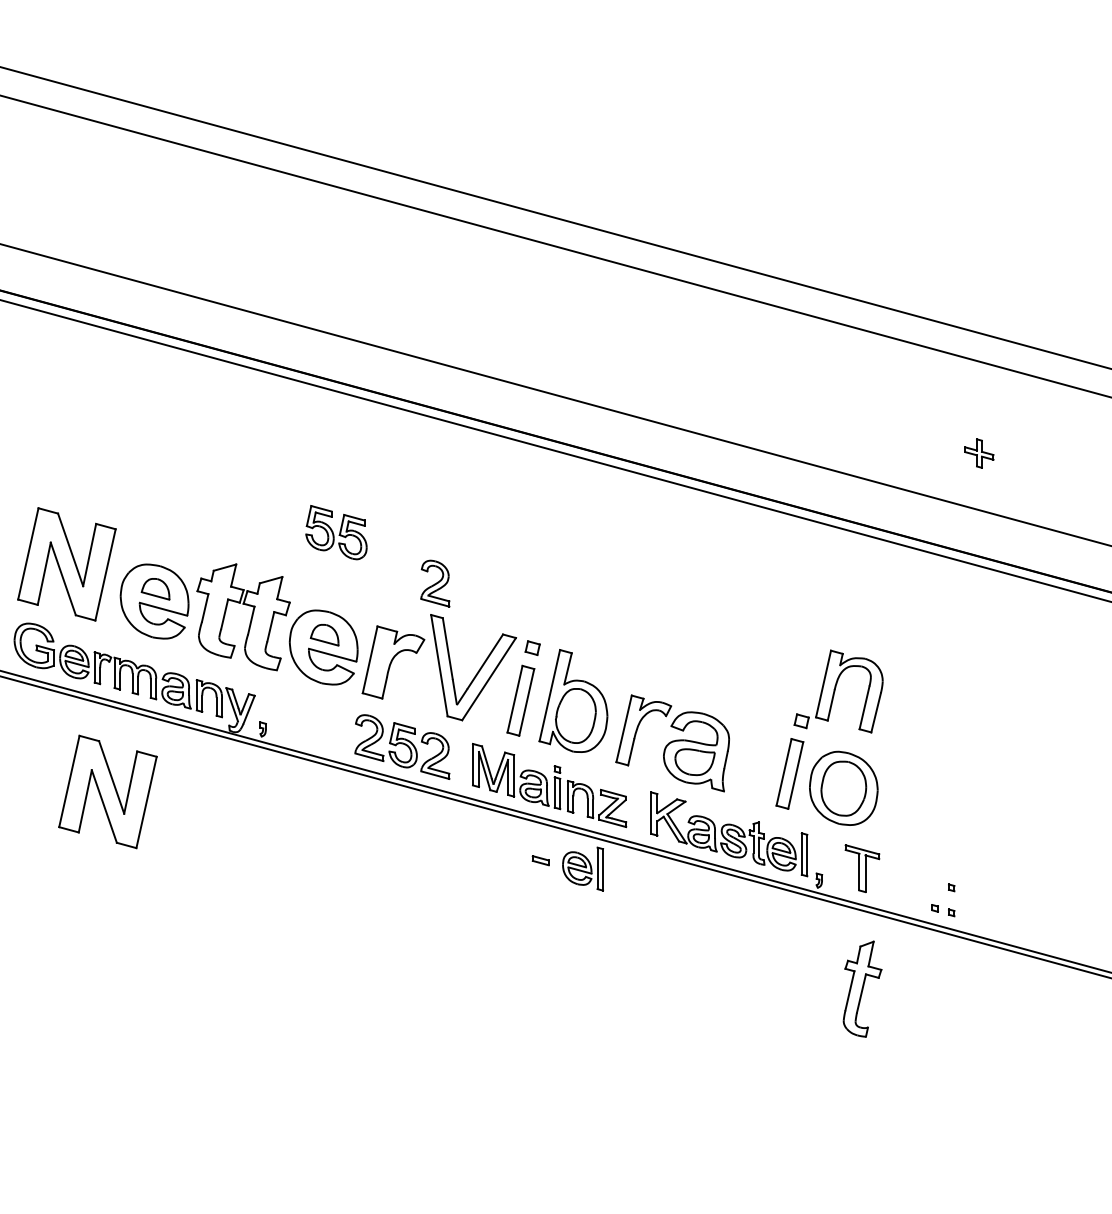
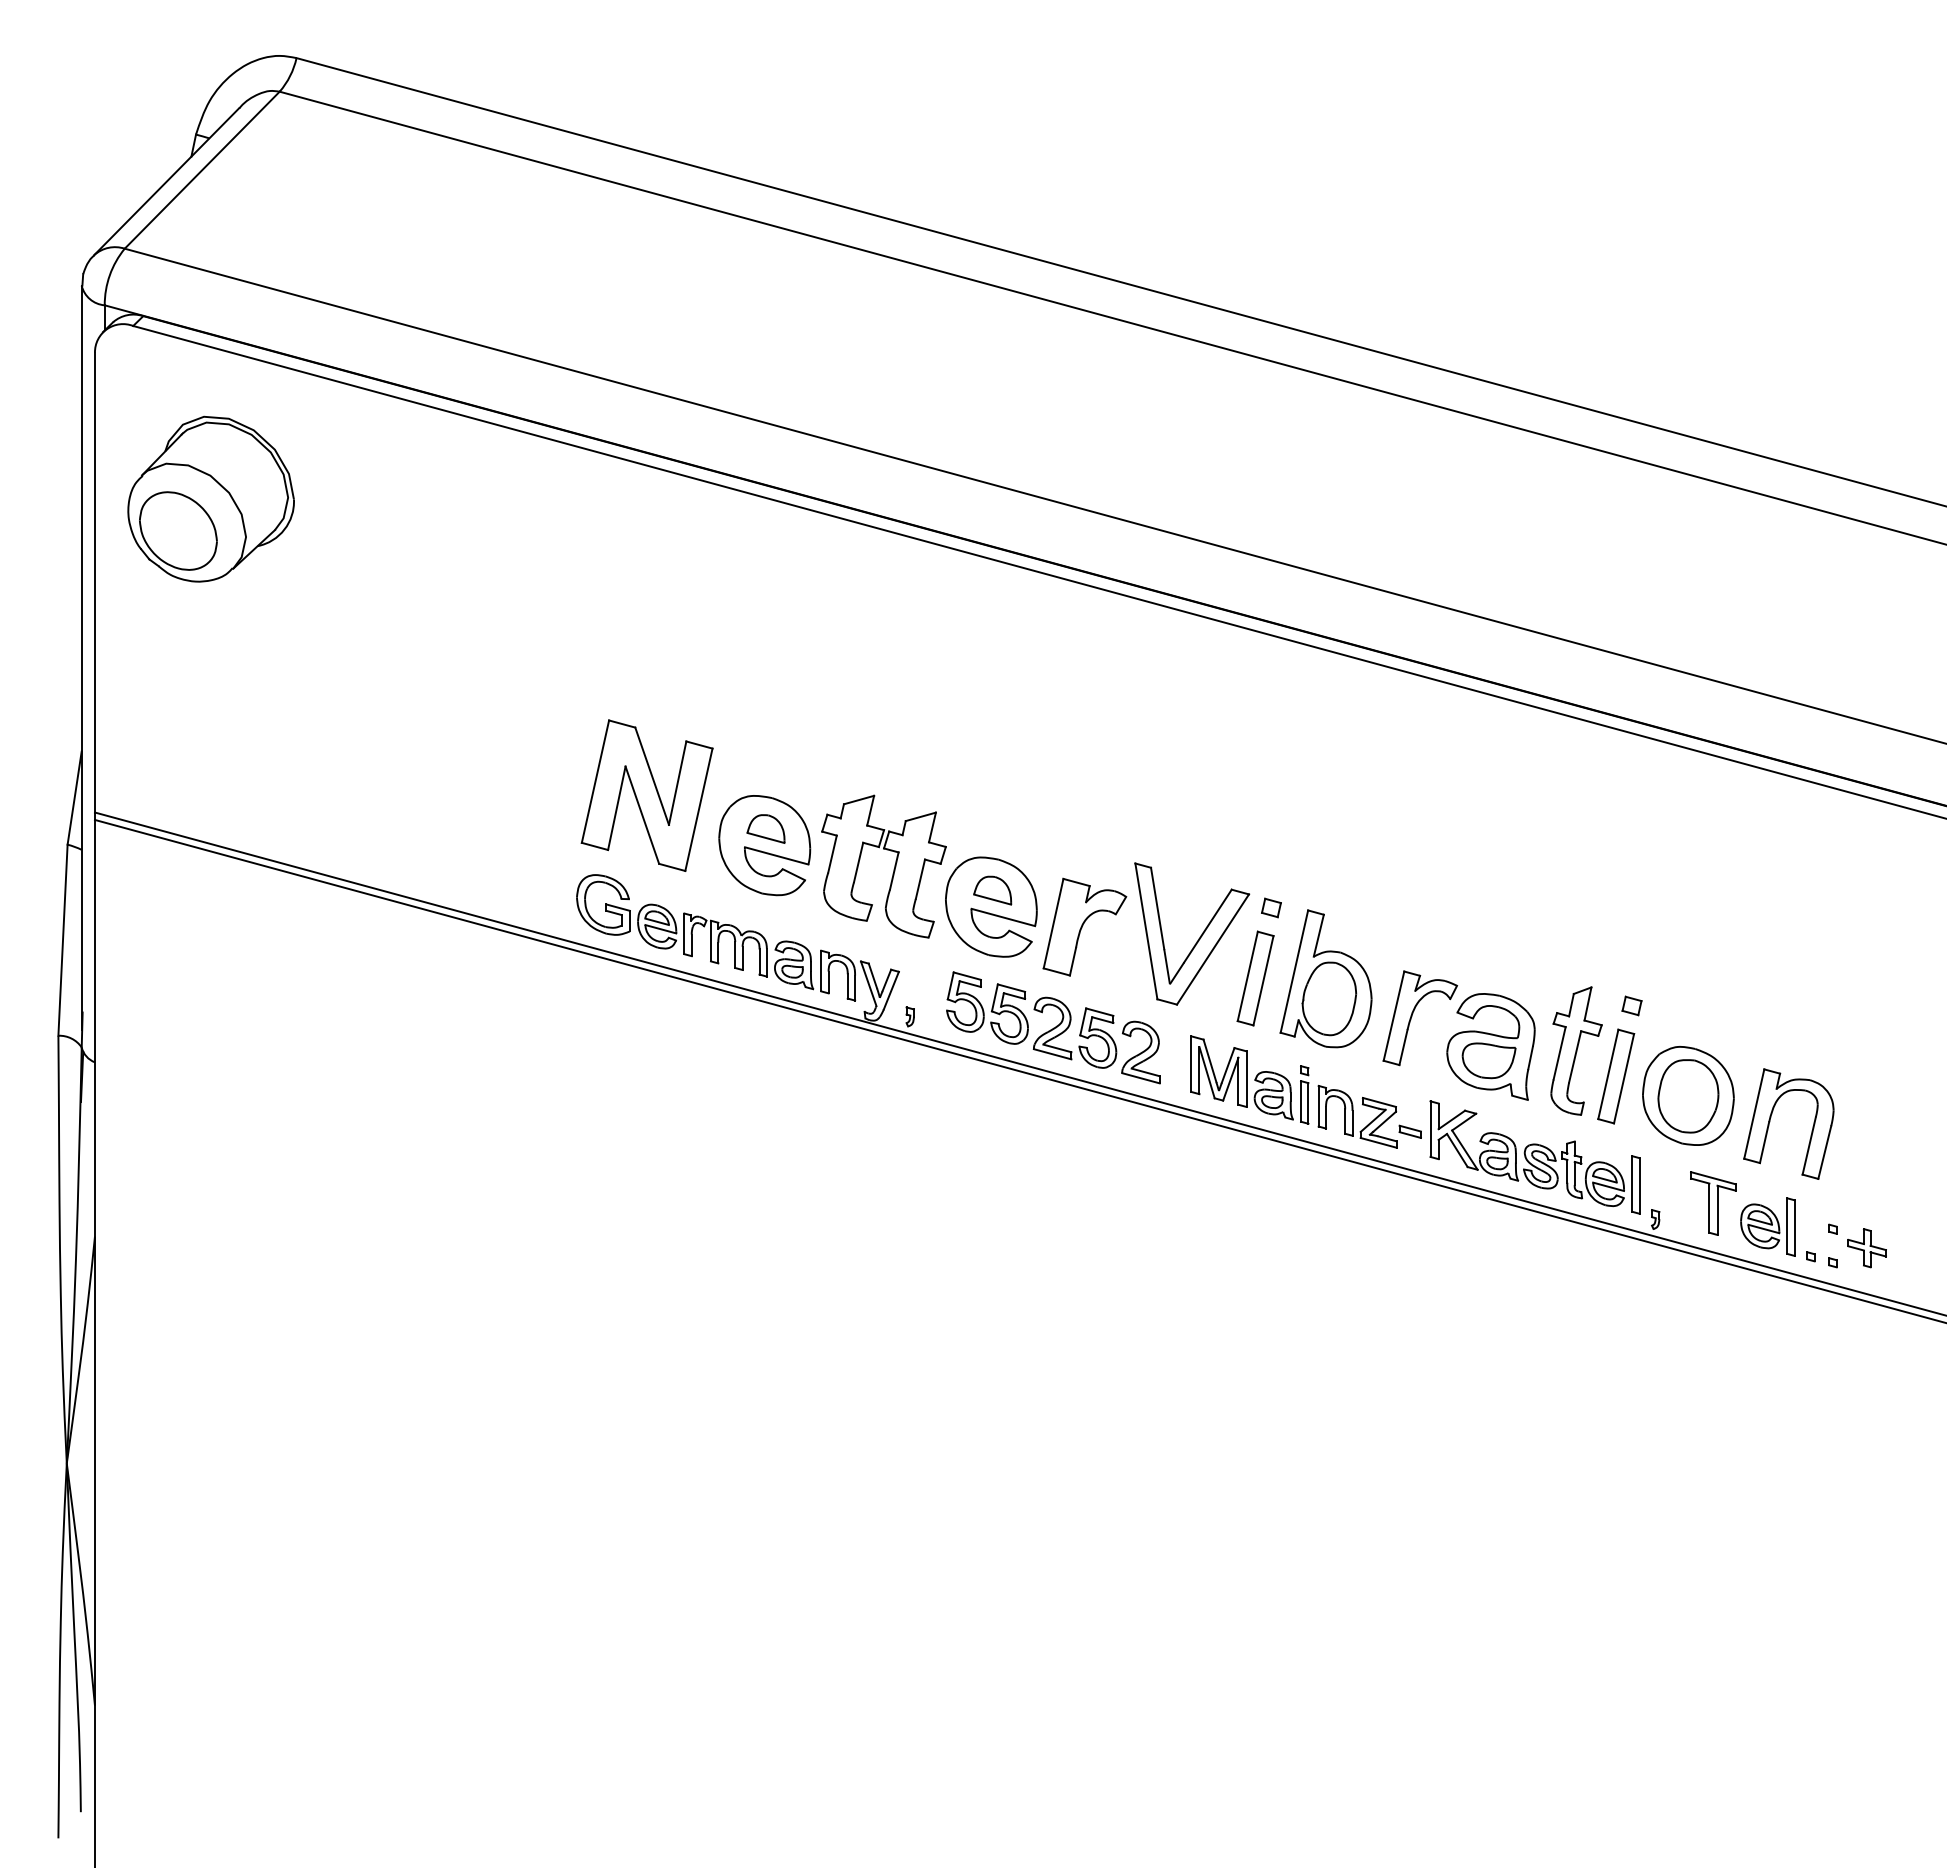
part: (978, 453) -> (1866, 1248), moved
part: (336, 532) -> (987, 1007), moved
part: (434, 583) -> (1140, 821), removed
part: (836, 686) -> (1771, 1117), moved
part: (107, 791) -> (701, 1100), removed
part: (540, 860) -> (1409, 1131), moved
part: (582, 868) -> (1767, 1226), moved
part: (862, 988) -> (1576, 1050), moved

